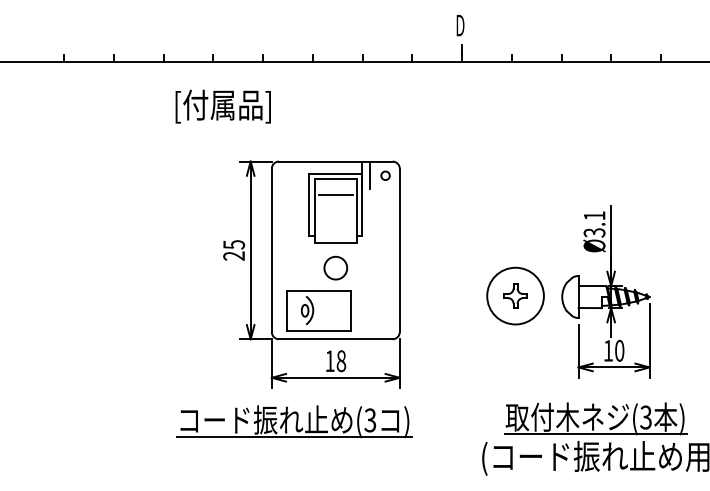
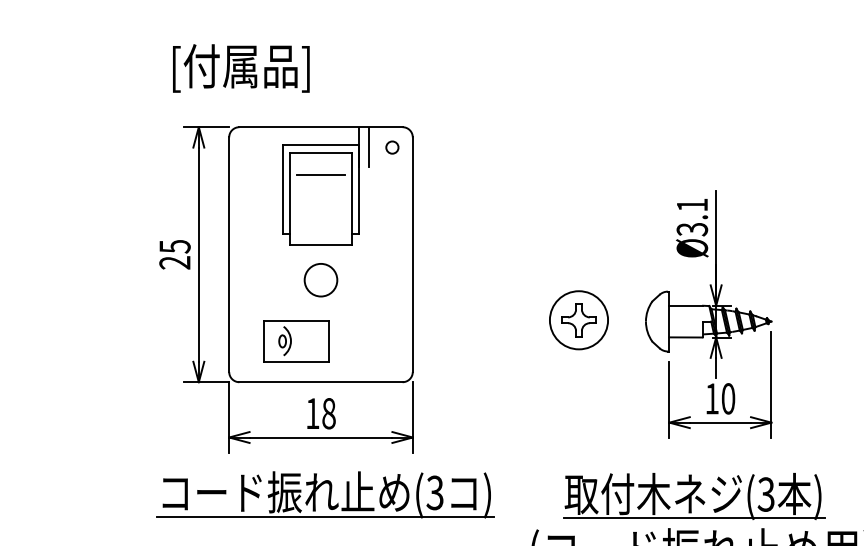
text: (222, 106) -> (240, 68), moved
circle: (515, 295) -> (578, 319), size x0.71
part: (318, 310) -> (296, 340), size x0.71
part: (294, 421) -> (326, 494), moved

